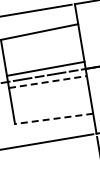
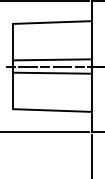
line: (48, 82) -> (53, 73), dashed -> solid
line: (53, 118) -> (52, 110), dashed -> solid

